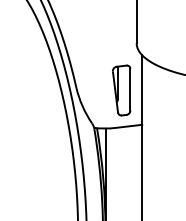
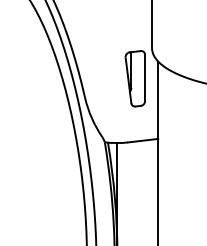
part: (120, 90) -> (134, 78), moved

